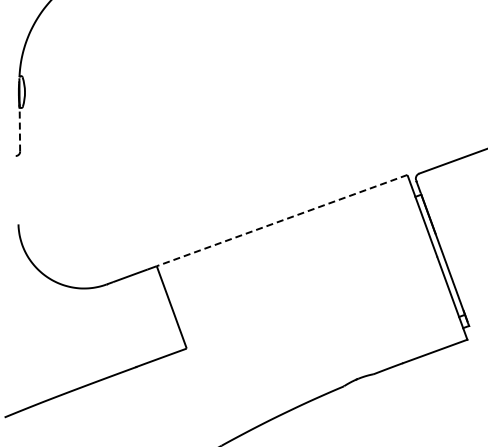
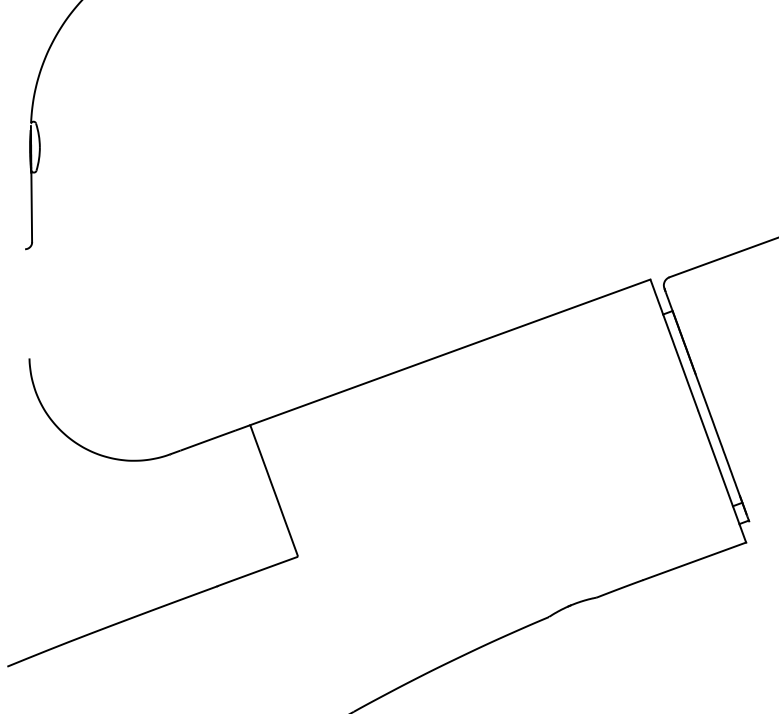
line: (19, 130) -> (31, 208), dashed -> solid
line: (281, 220) -> (449, 352), dashed -> solid

